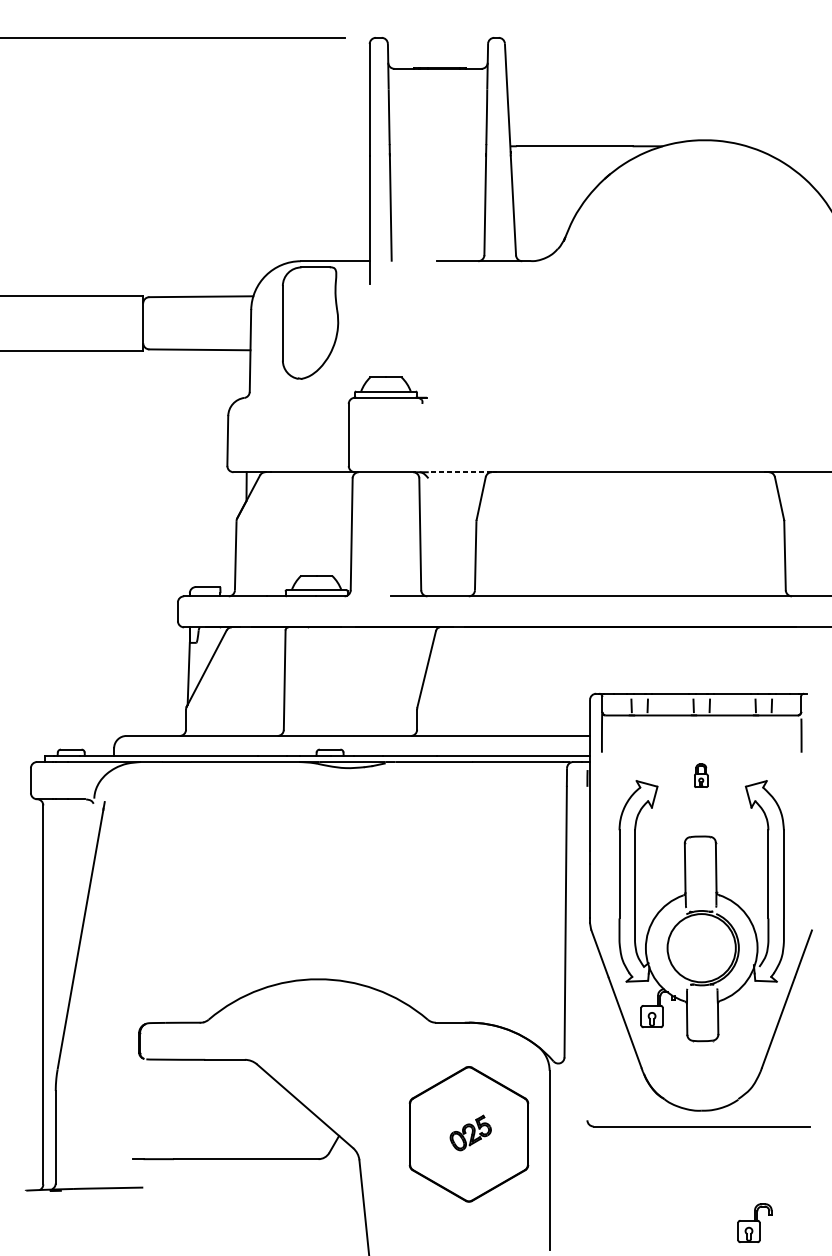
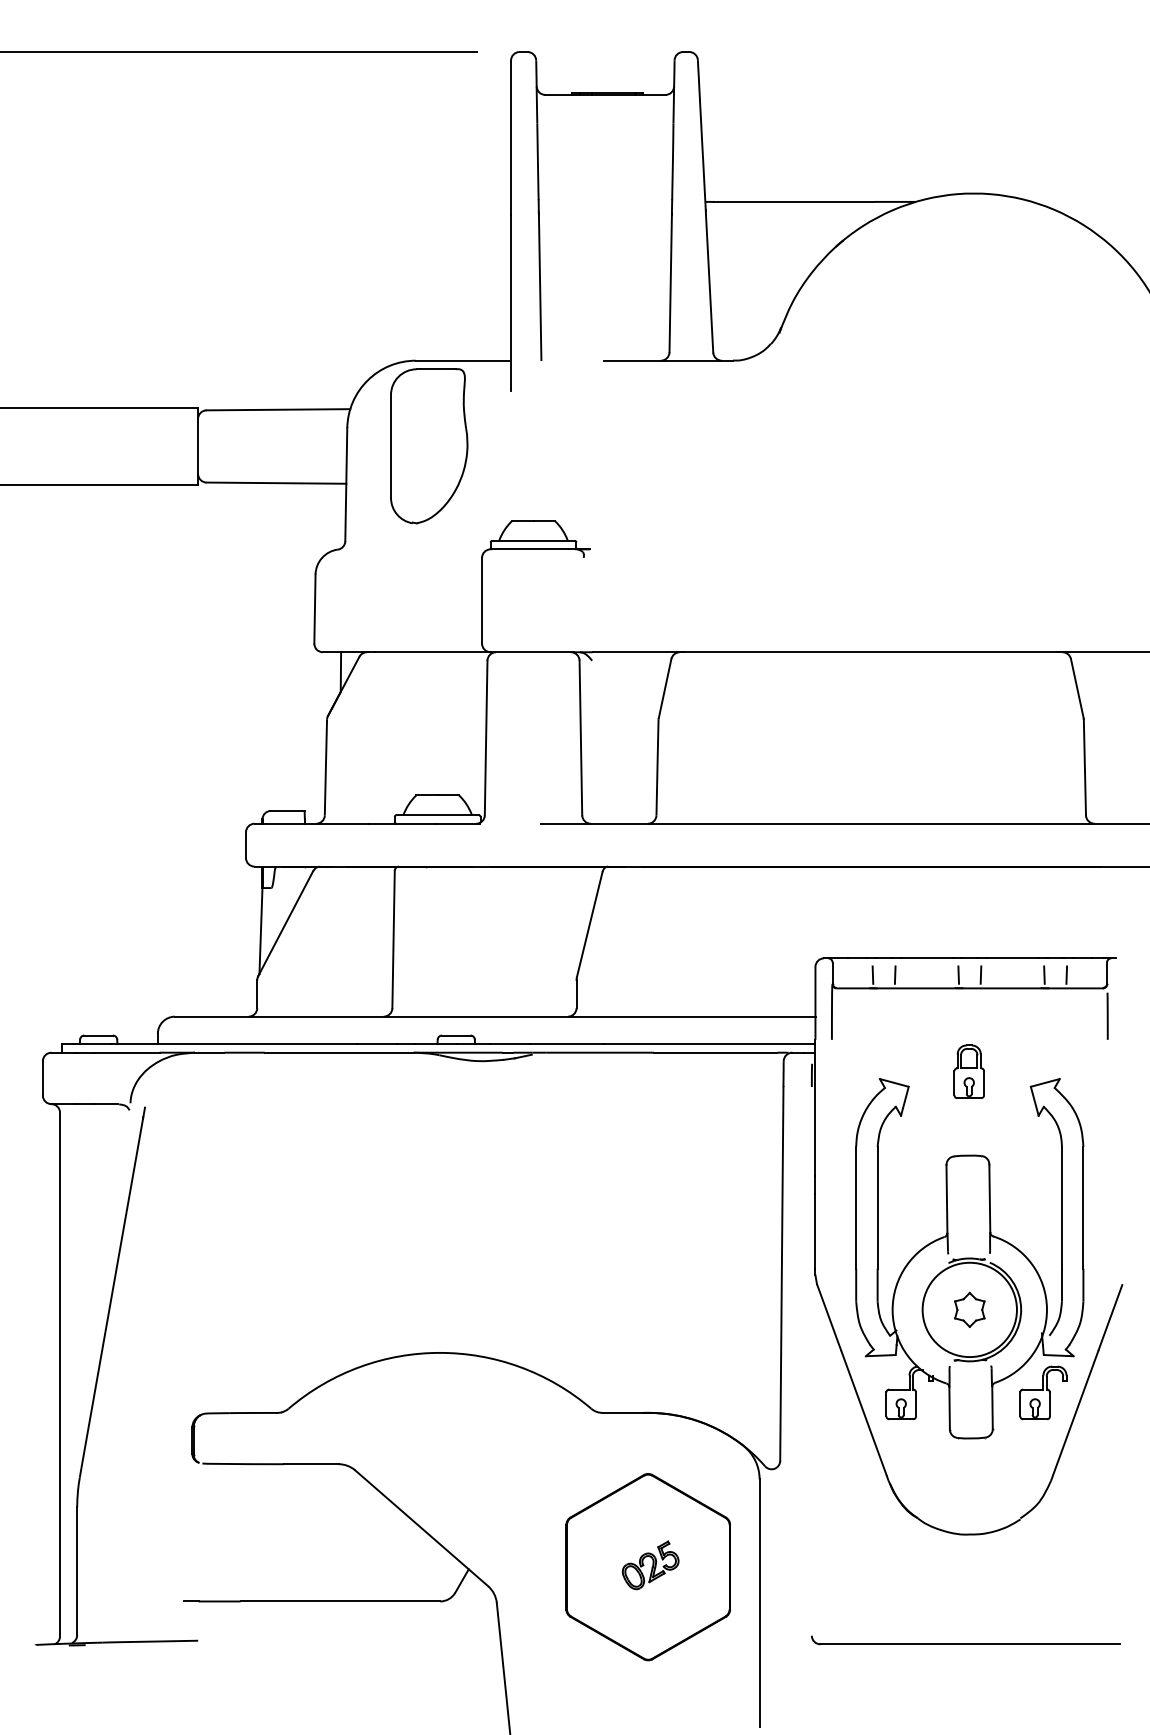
line: (460, 472) -> (636, 652), dashed -> solid
part: (700, 775) -> (968, 1071), size x1.67
part: (701, 947) -> (969, 1309), added
part: (698, 1123) -> (965, 1640), moved
part: (755, 1222) -> (1043, 1392), moved

